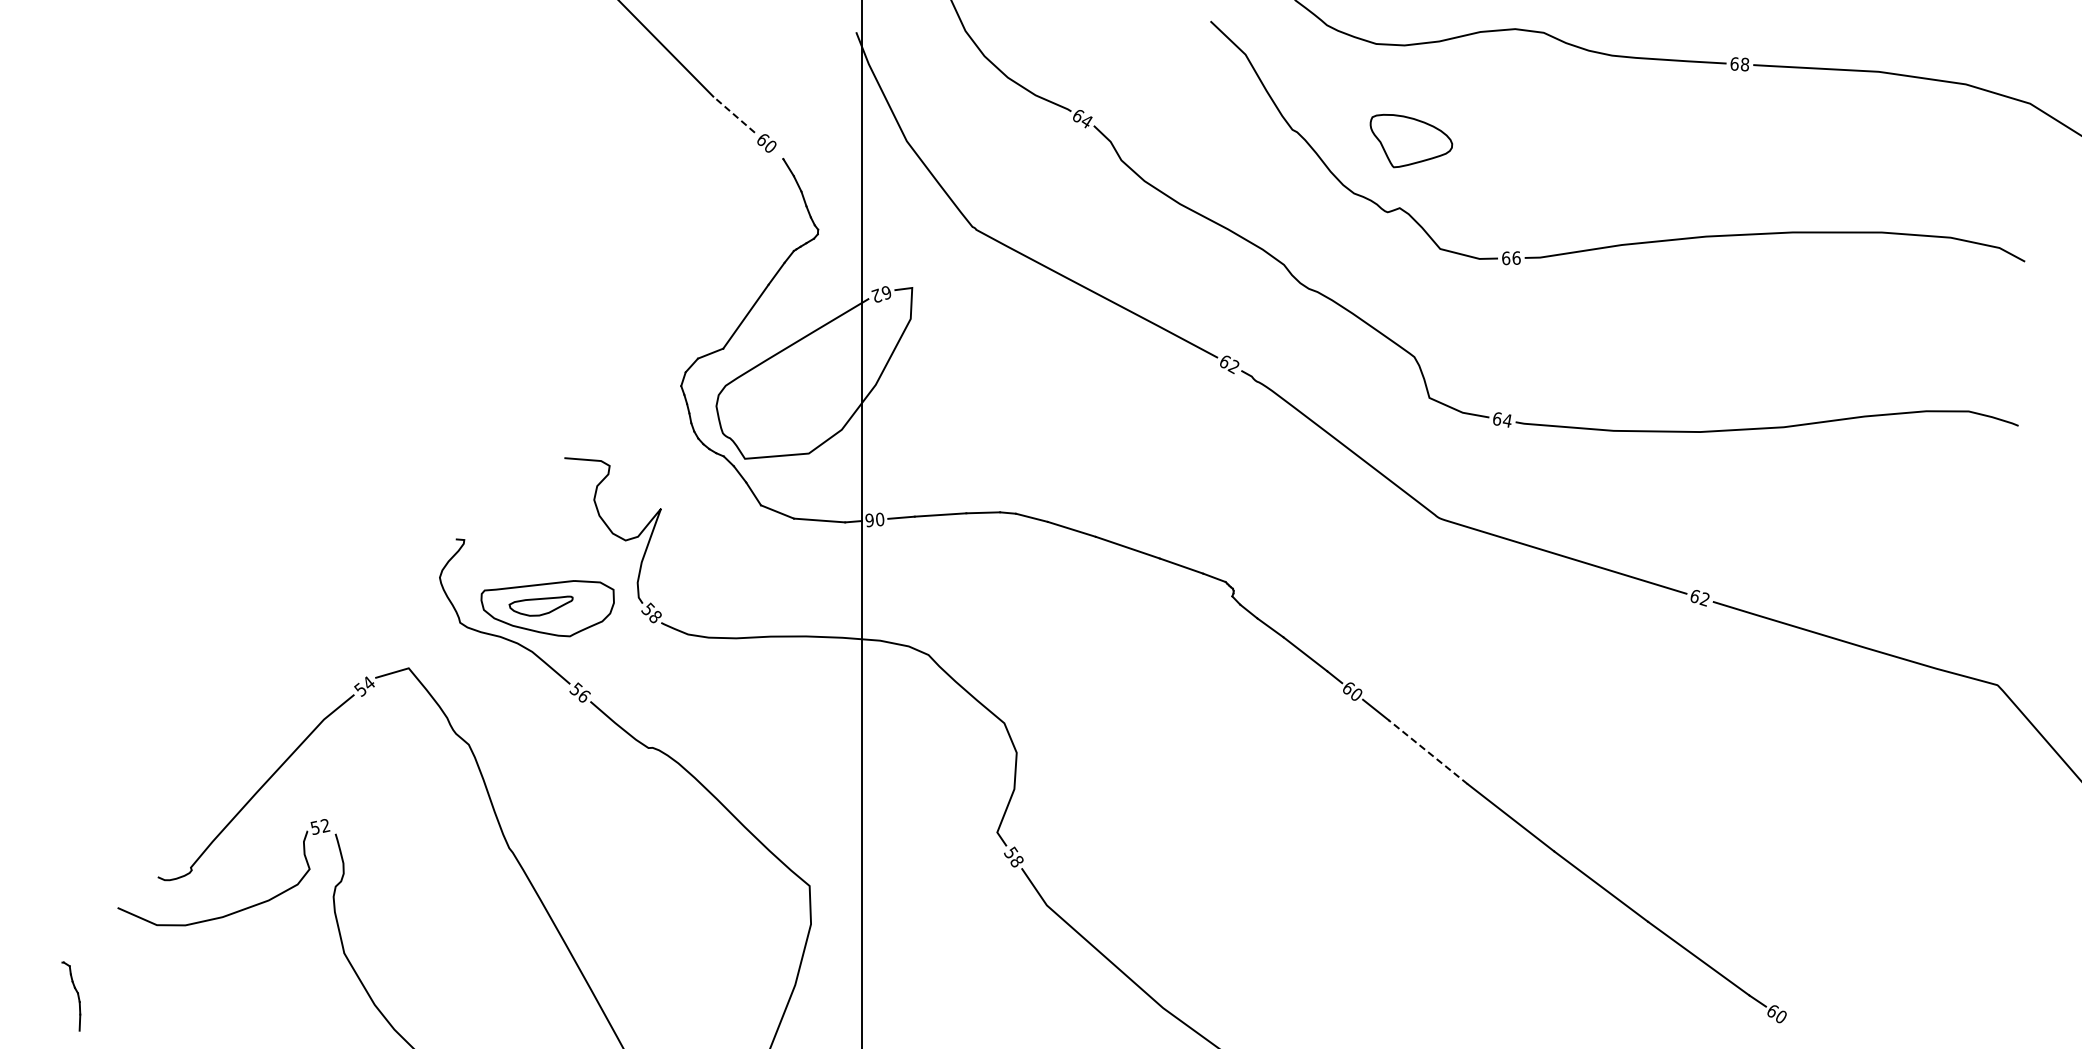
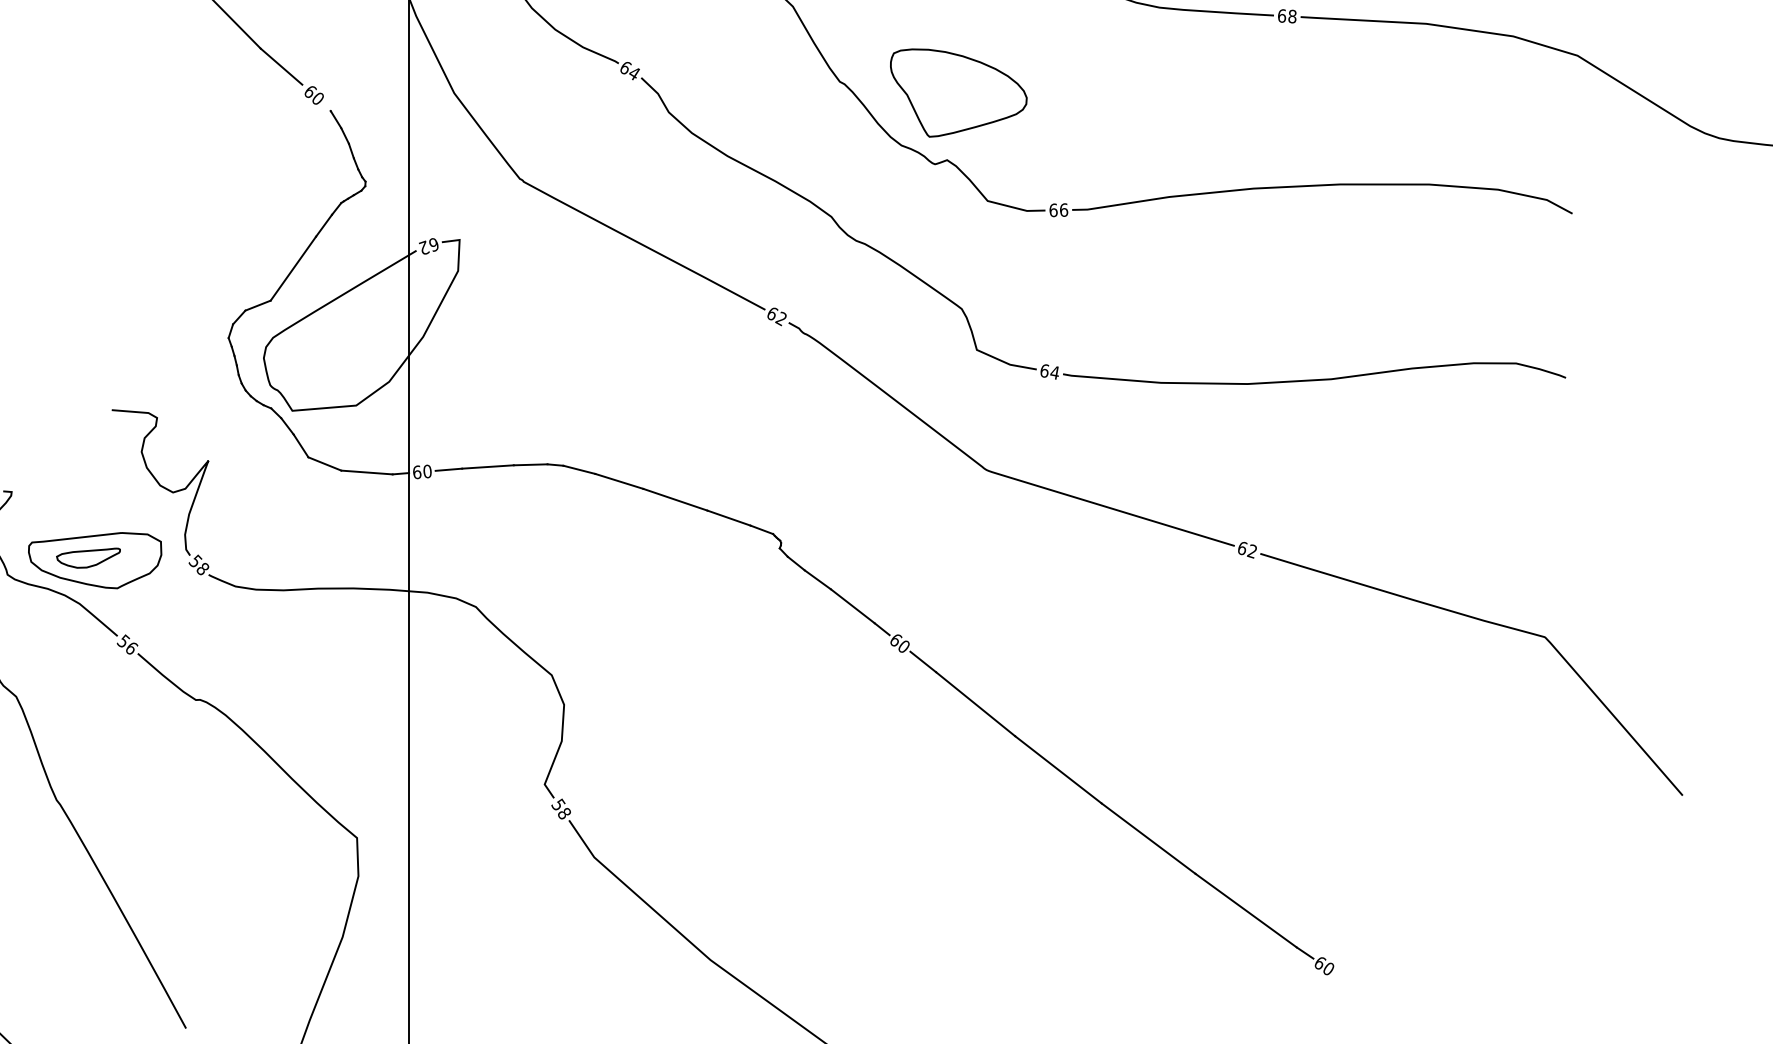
line: (734, 114) -> (281, 66), dashed -> solid
part: (1411, 140) -> (958, 92), size x1.67
text: (869, 520) -> (416, 472), 90 -> 60
line: (1428, 752) -> (975, 704), dashed -> solid

